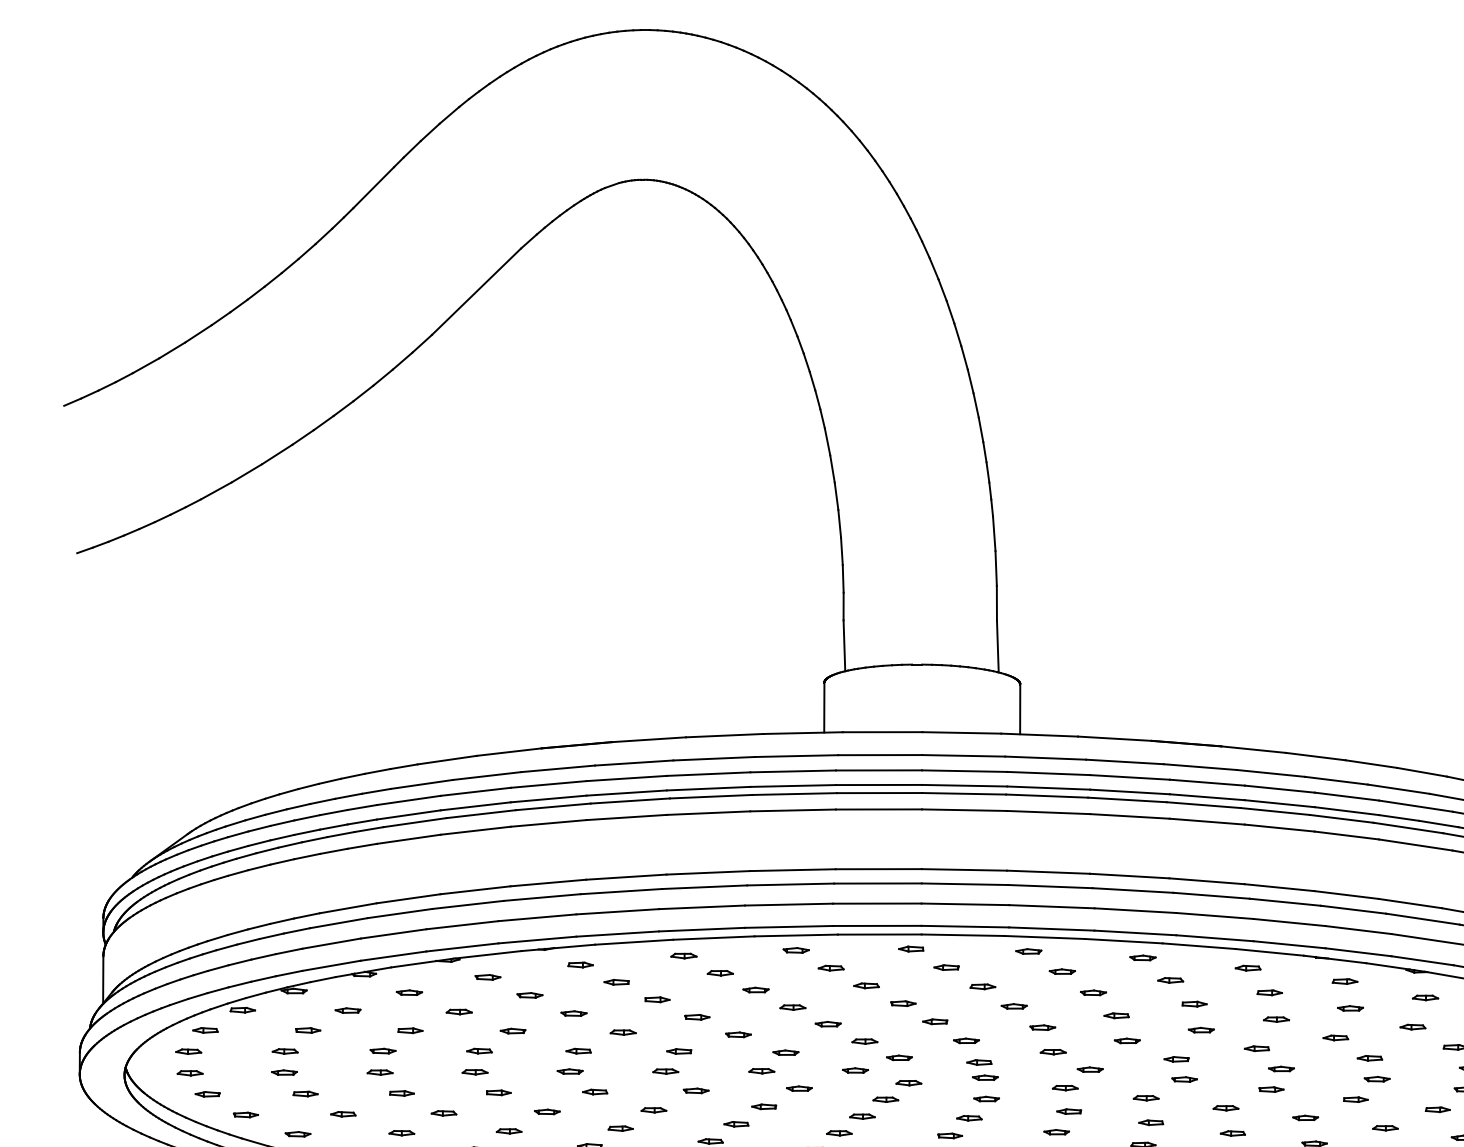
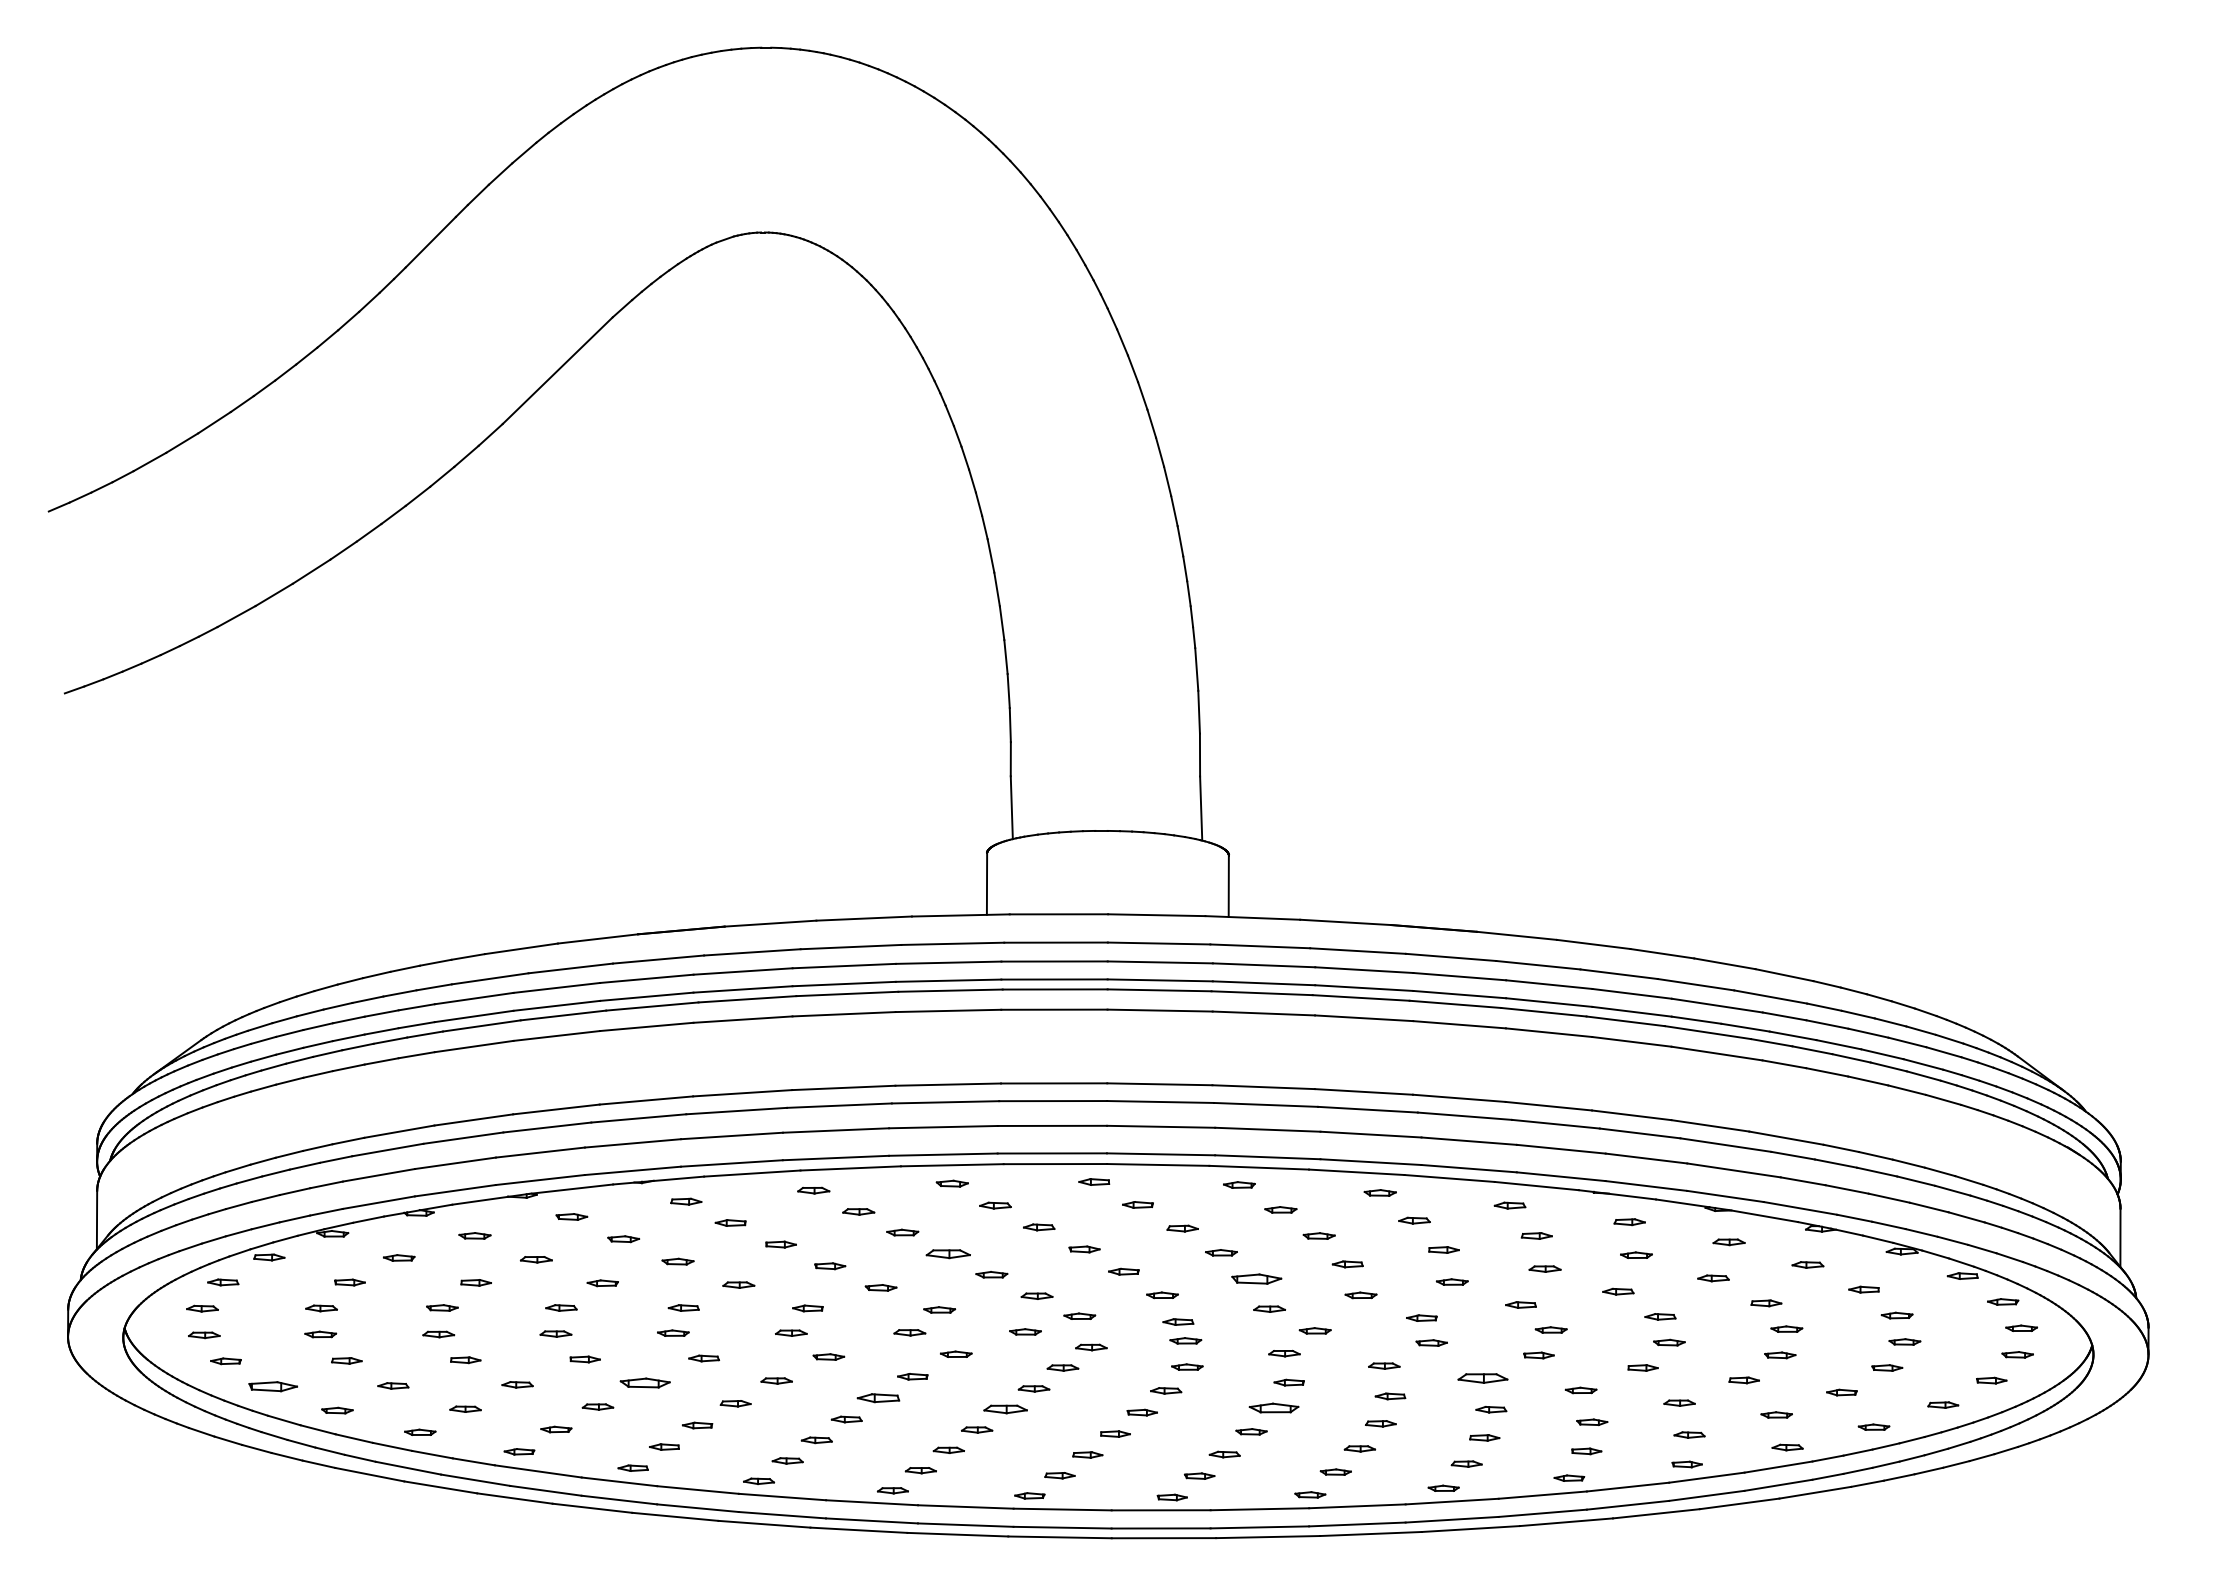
part: (792, 1007) -> (947, 1254), size x1.4
part: (1042, 1027) -> (1256, 1278), size x1.6
part: (1225, 1108) -> (1482, 1378), size x1.6
part: (546, 1111) -> (644, 1382), size x1.6
part: (245, 1114) -> (272, 1386), size x1.6
part: (736, 1124) -> (878, 1398), size x1.4
part: (1056, 1131) -> (1273, 1407), size x1.6
part: (839, 1133) -> (1005, 1409), size x1.4

